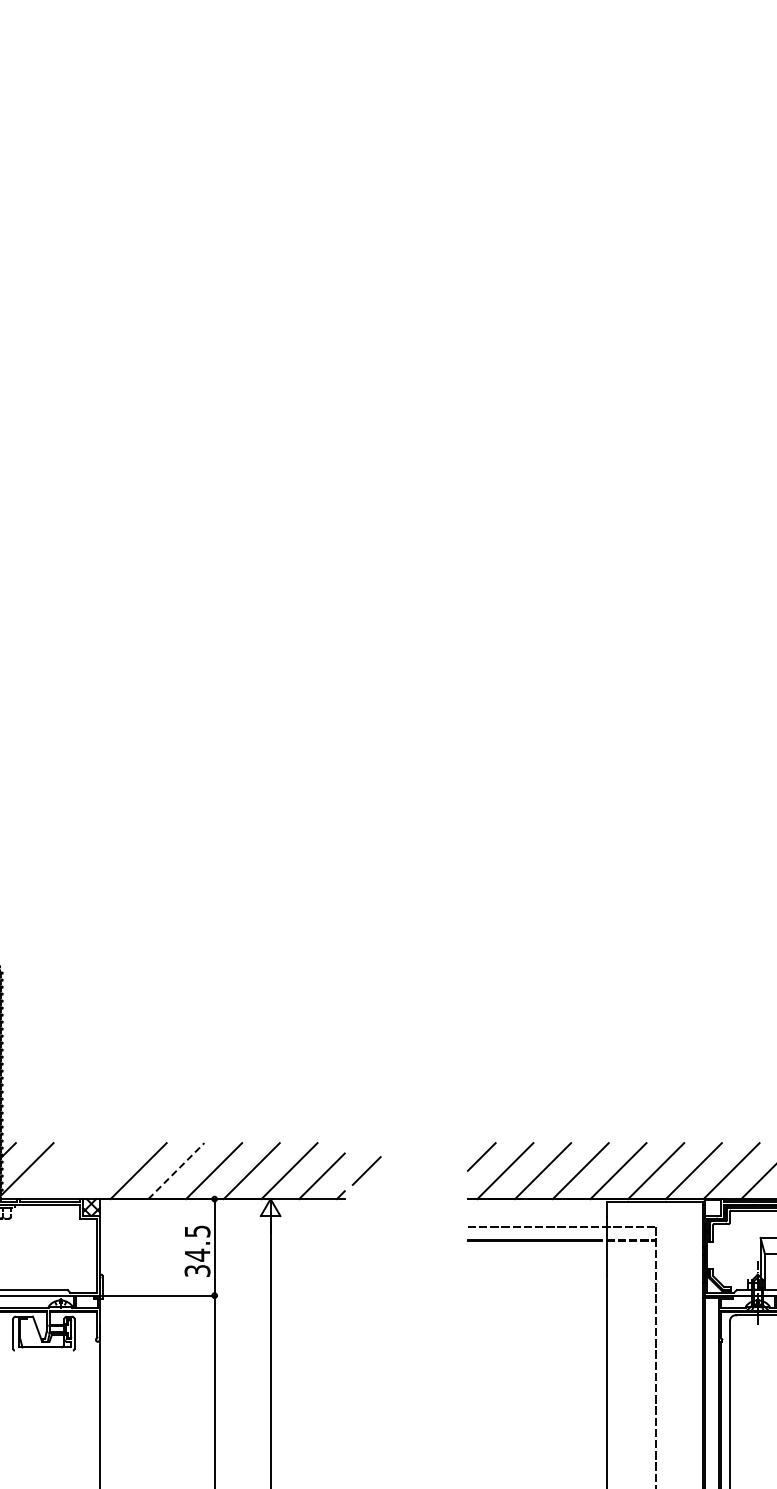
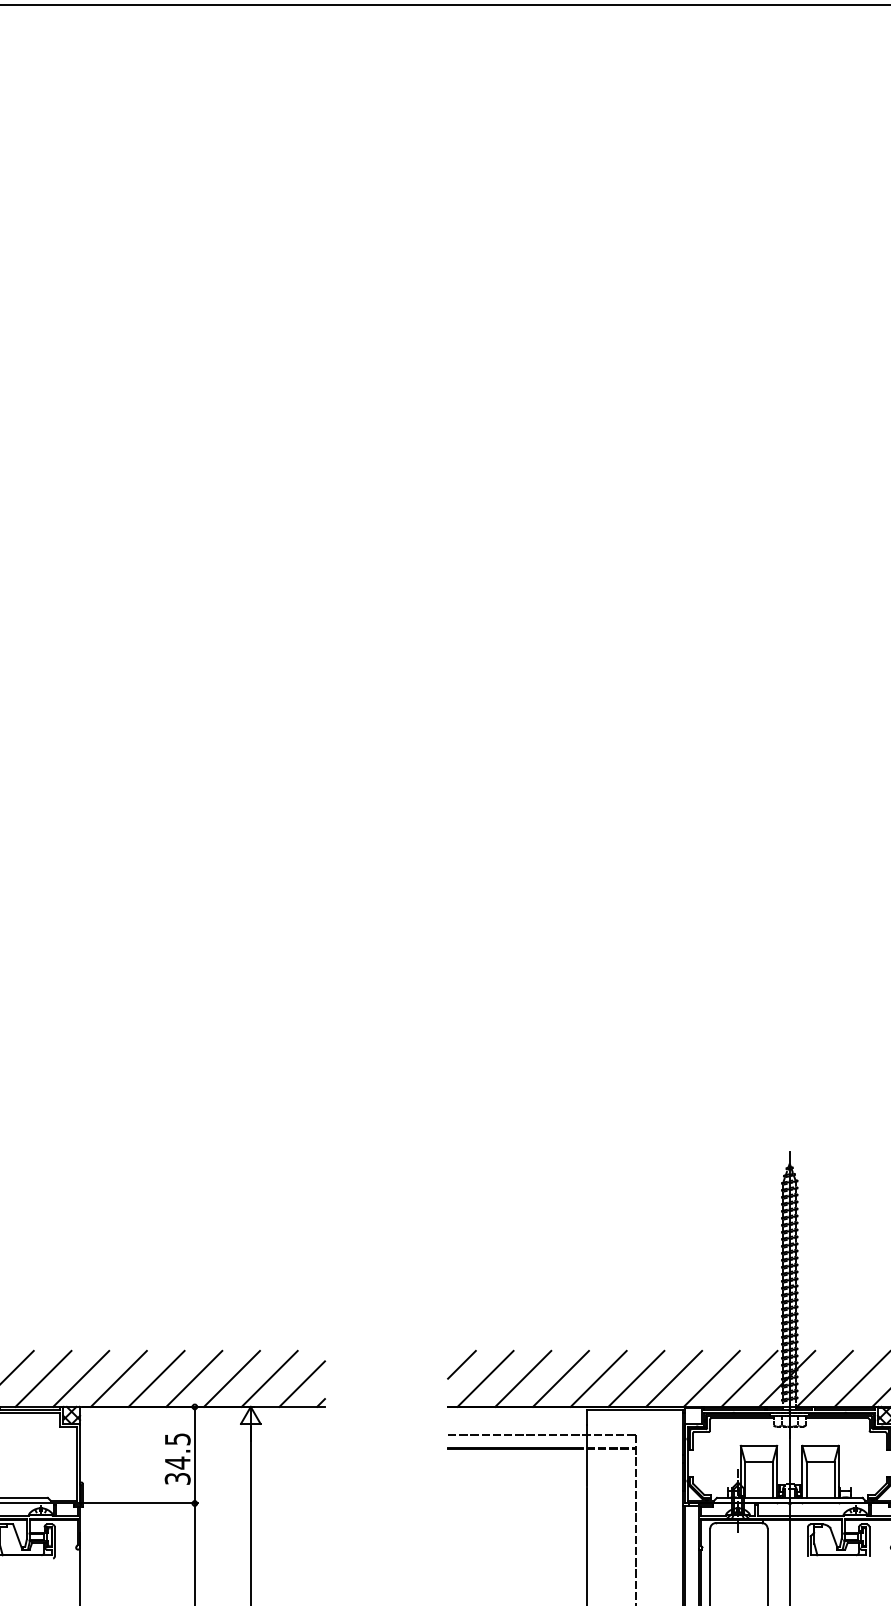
line: (63, 1170) -> (43, 1378), added
line: (101, 1170) -> (81, 1378), added
line: (176, 1170) -> (156, 1378), dashed -> solid
line: (366, 1170) -> (346, 1378), removed

